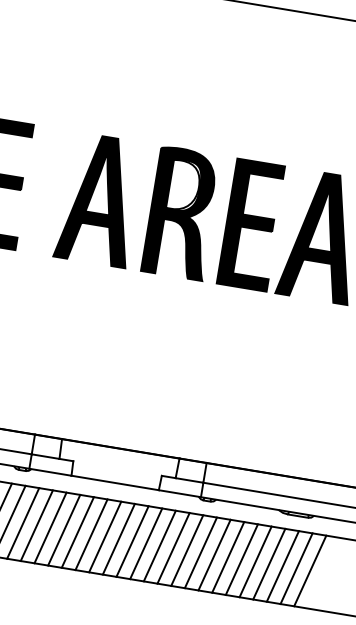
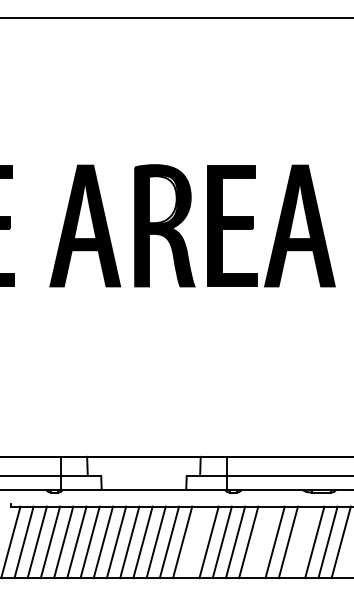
line: (159, 546) -> (195, 542), removed
line: (227, 557) -> (261, 542), removed
line: (269, 564) -> (301, 542), removed

